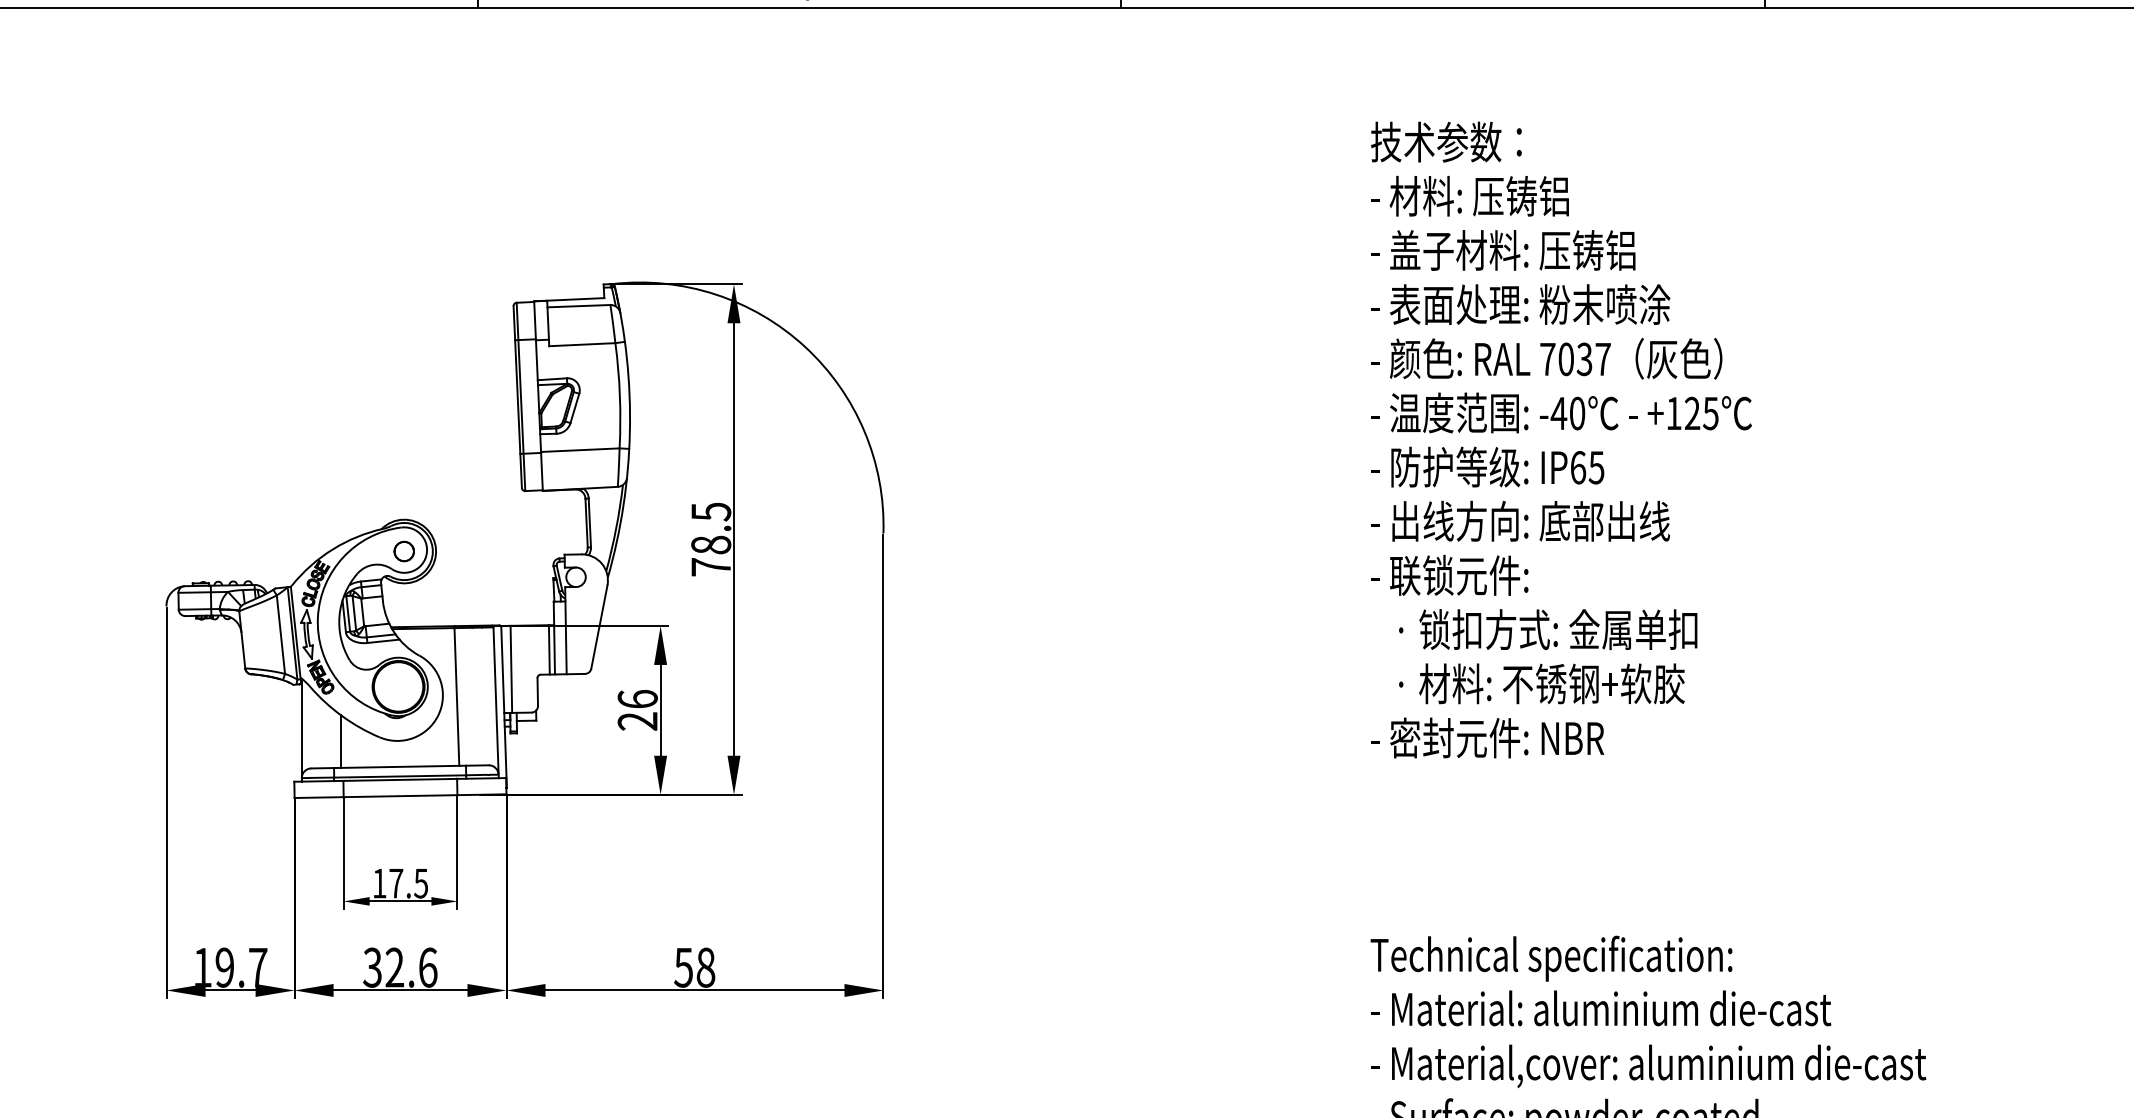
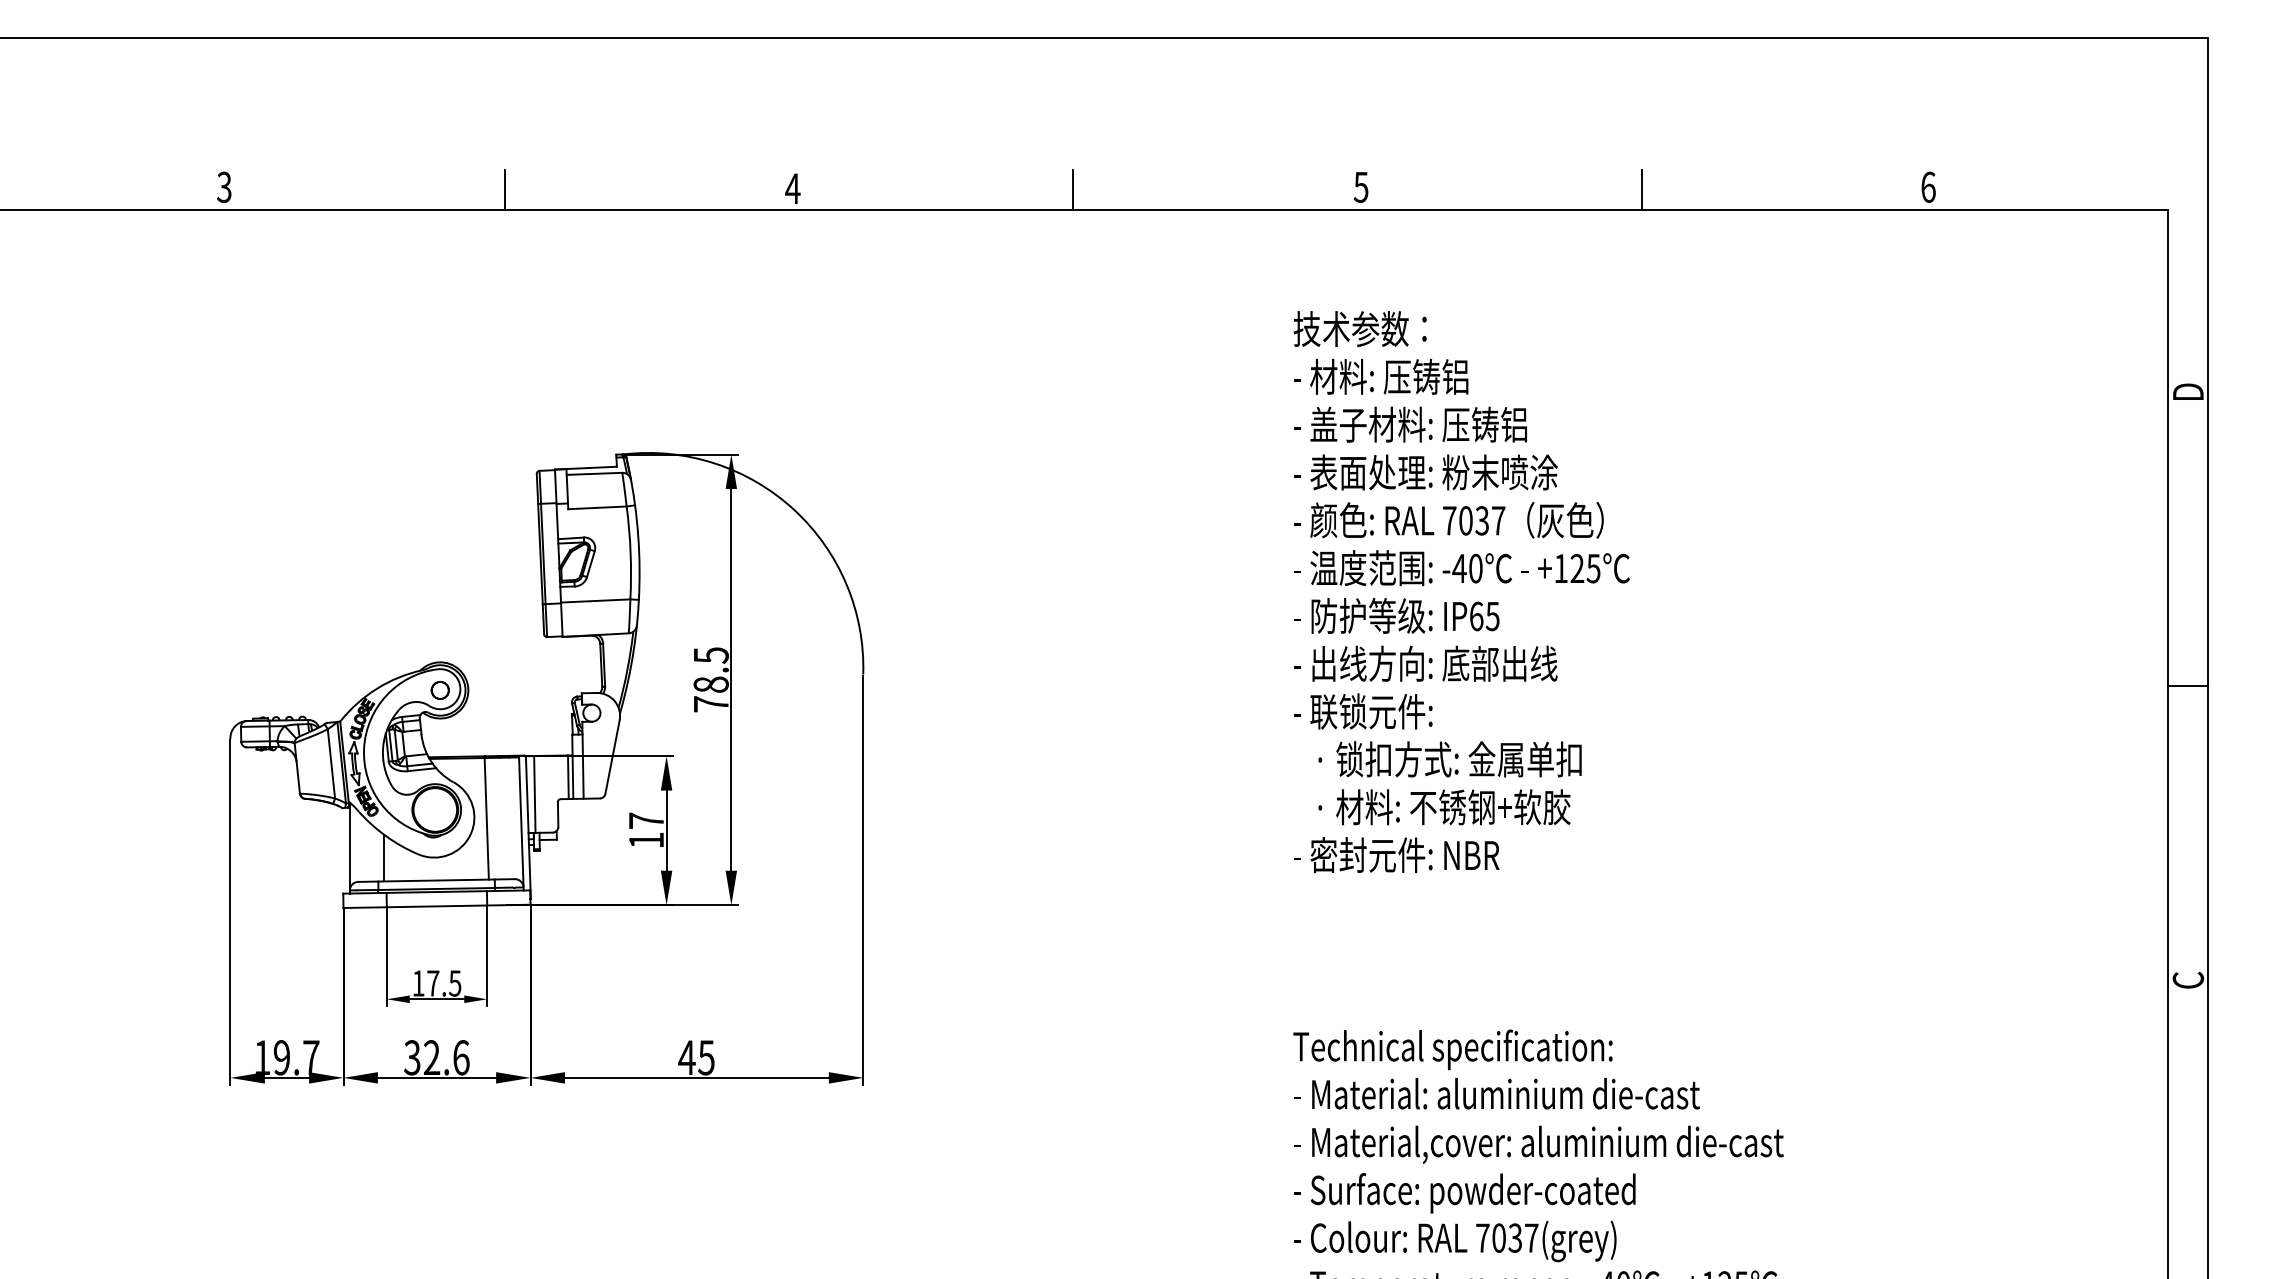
text: (637, 710) -> (646, 830), 26 -> 17
text: (694, 967) -> (696, 1057), 58 -> 45

